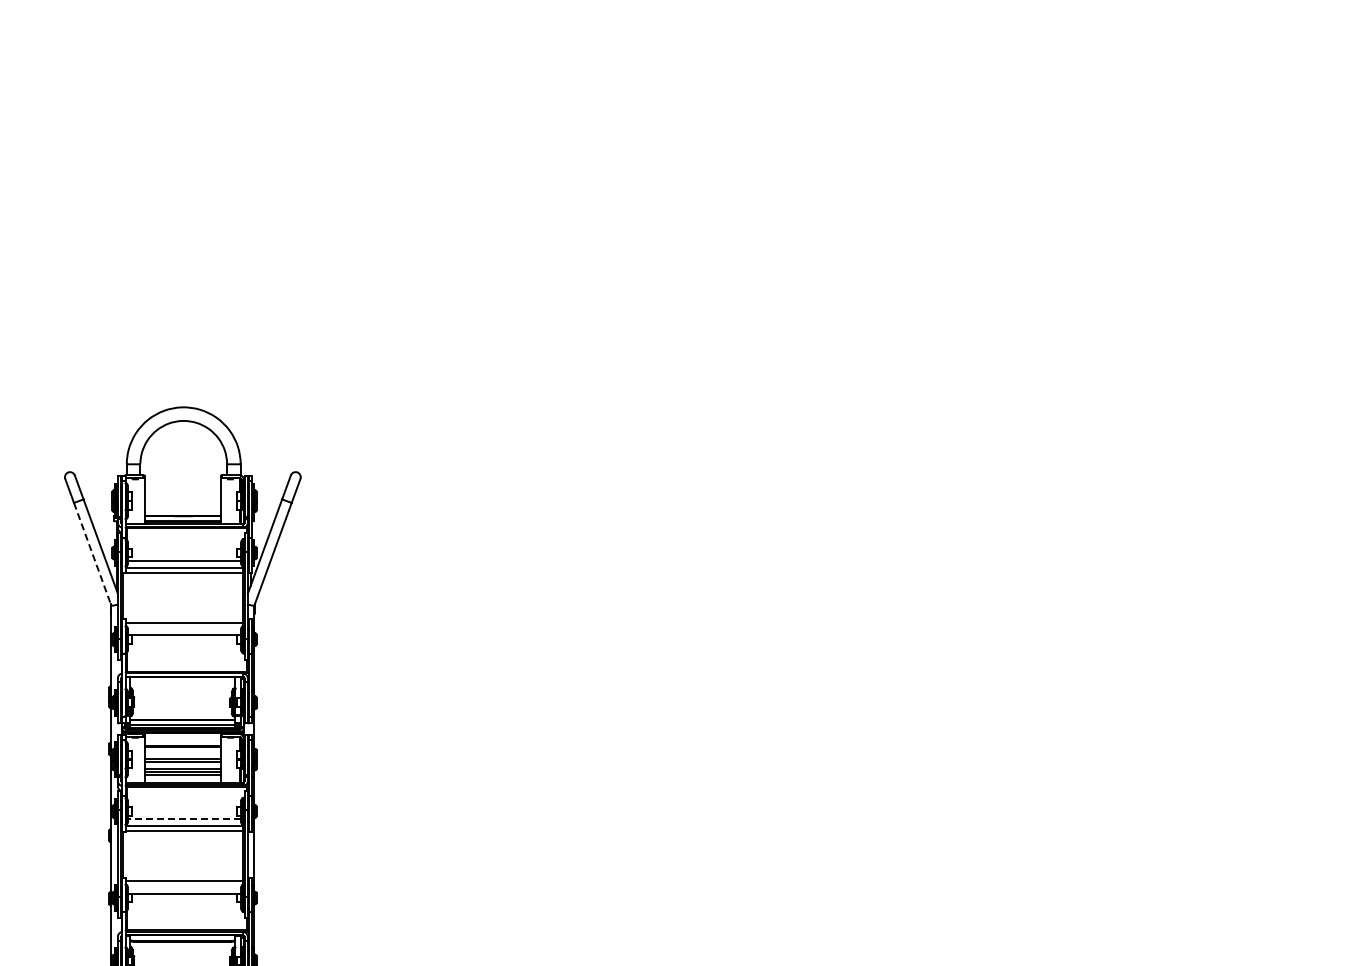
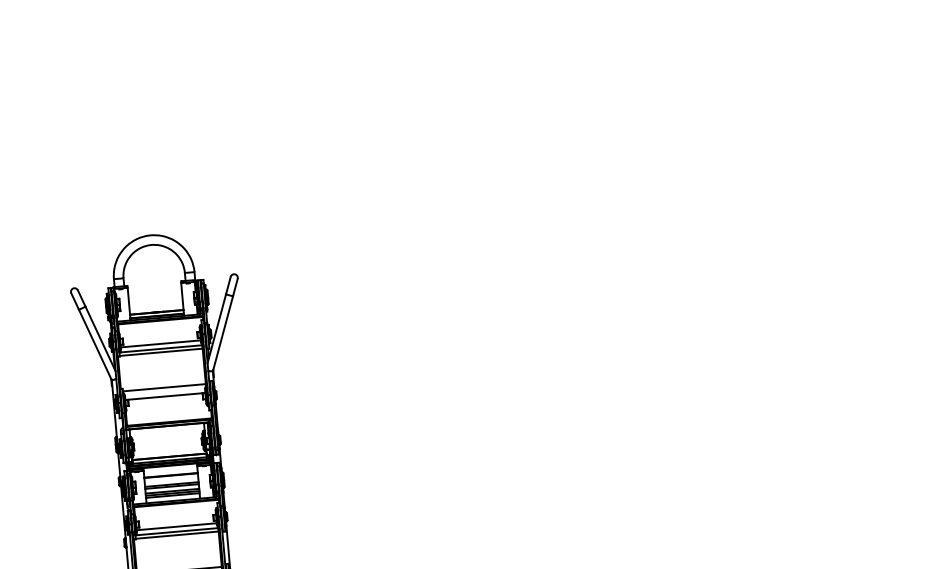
line: (92, 554) -> (95, 345), dashed -> solid
line: (184, 819) -> (176, 526), dashed -> solid

